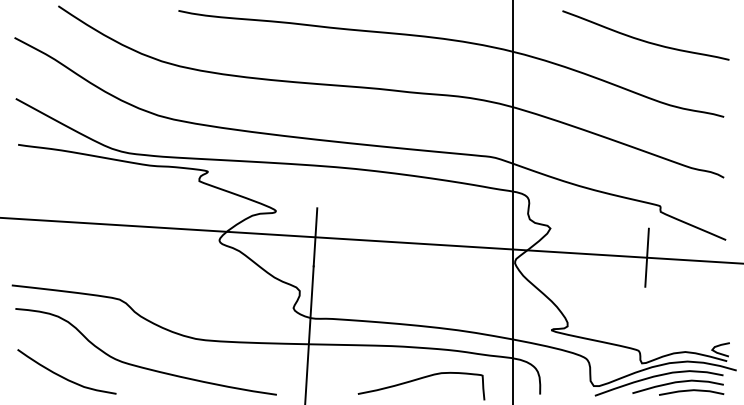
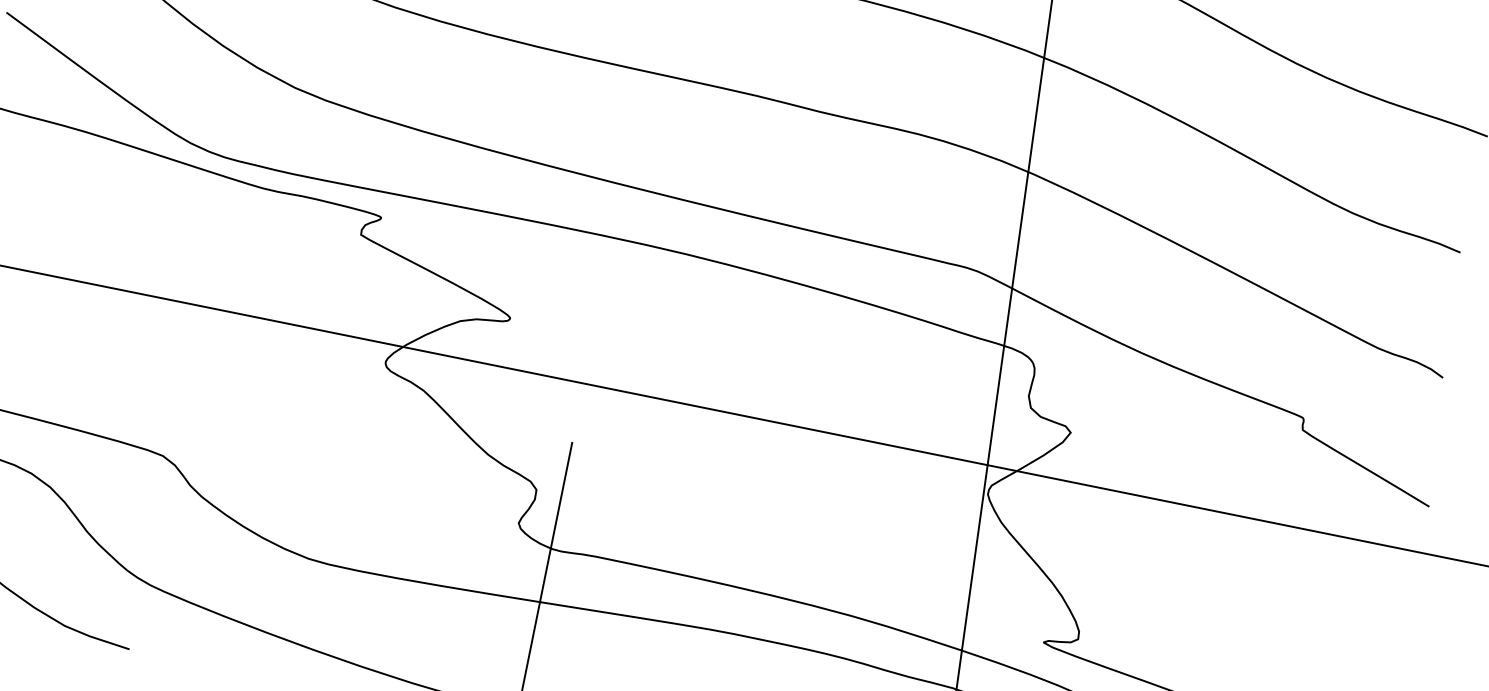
line: (315, 237) -> (584, 384), removed
line: (646, 257) -> (1260, 519), removed

